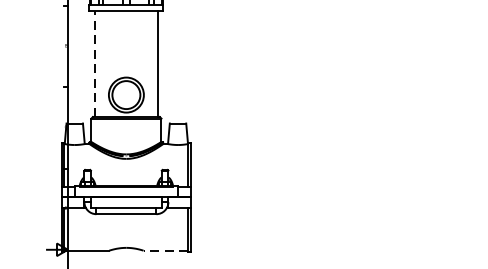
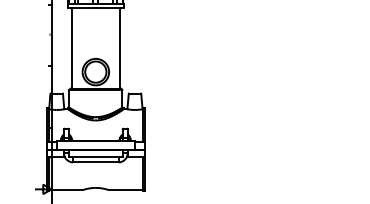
line: (95, 63) -> (72, 48), dashed -> solid
line: (165, 251) -> (125, 190), dashed -> solid

